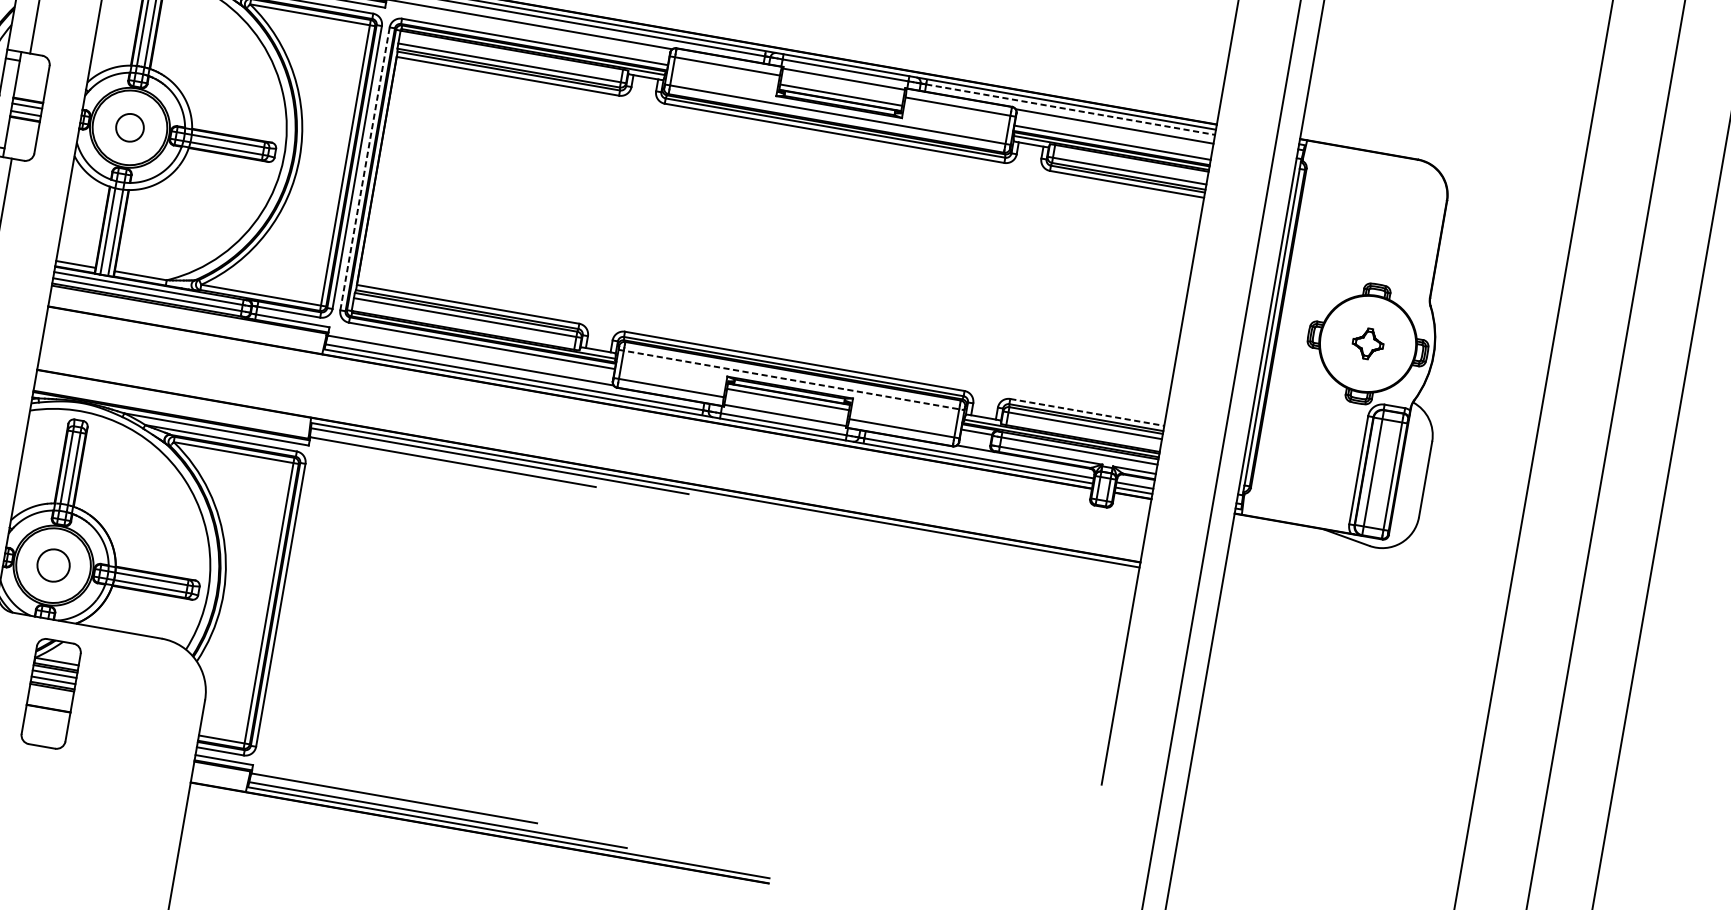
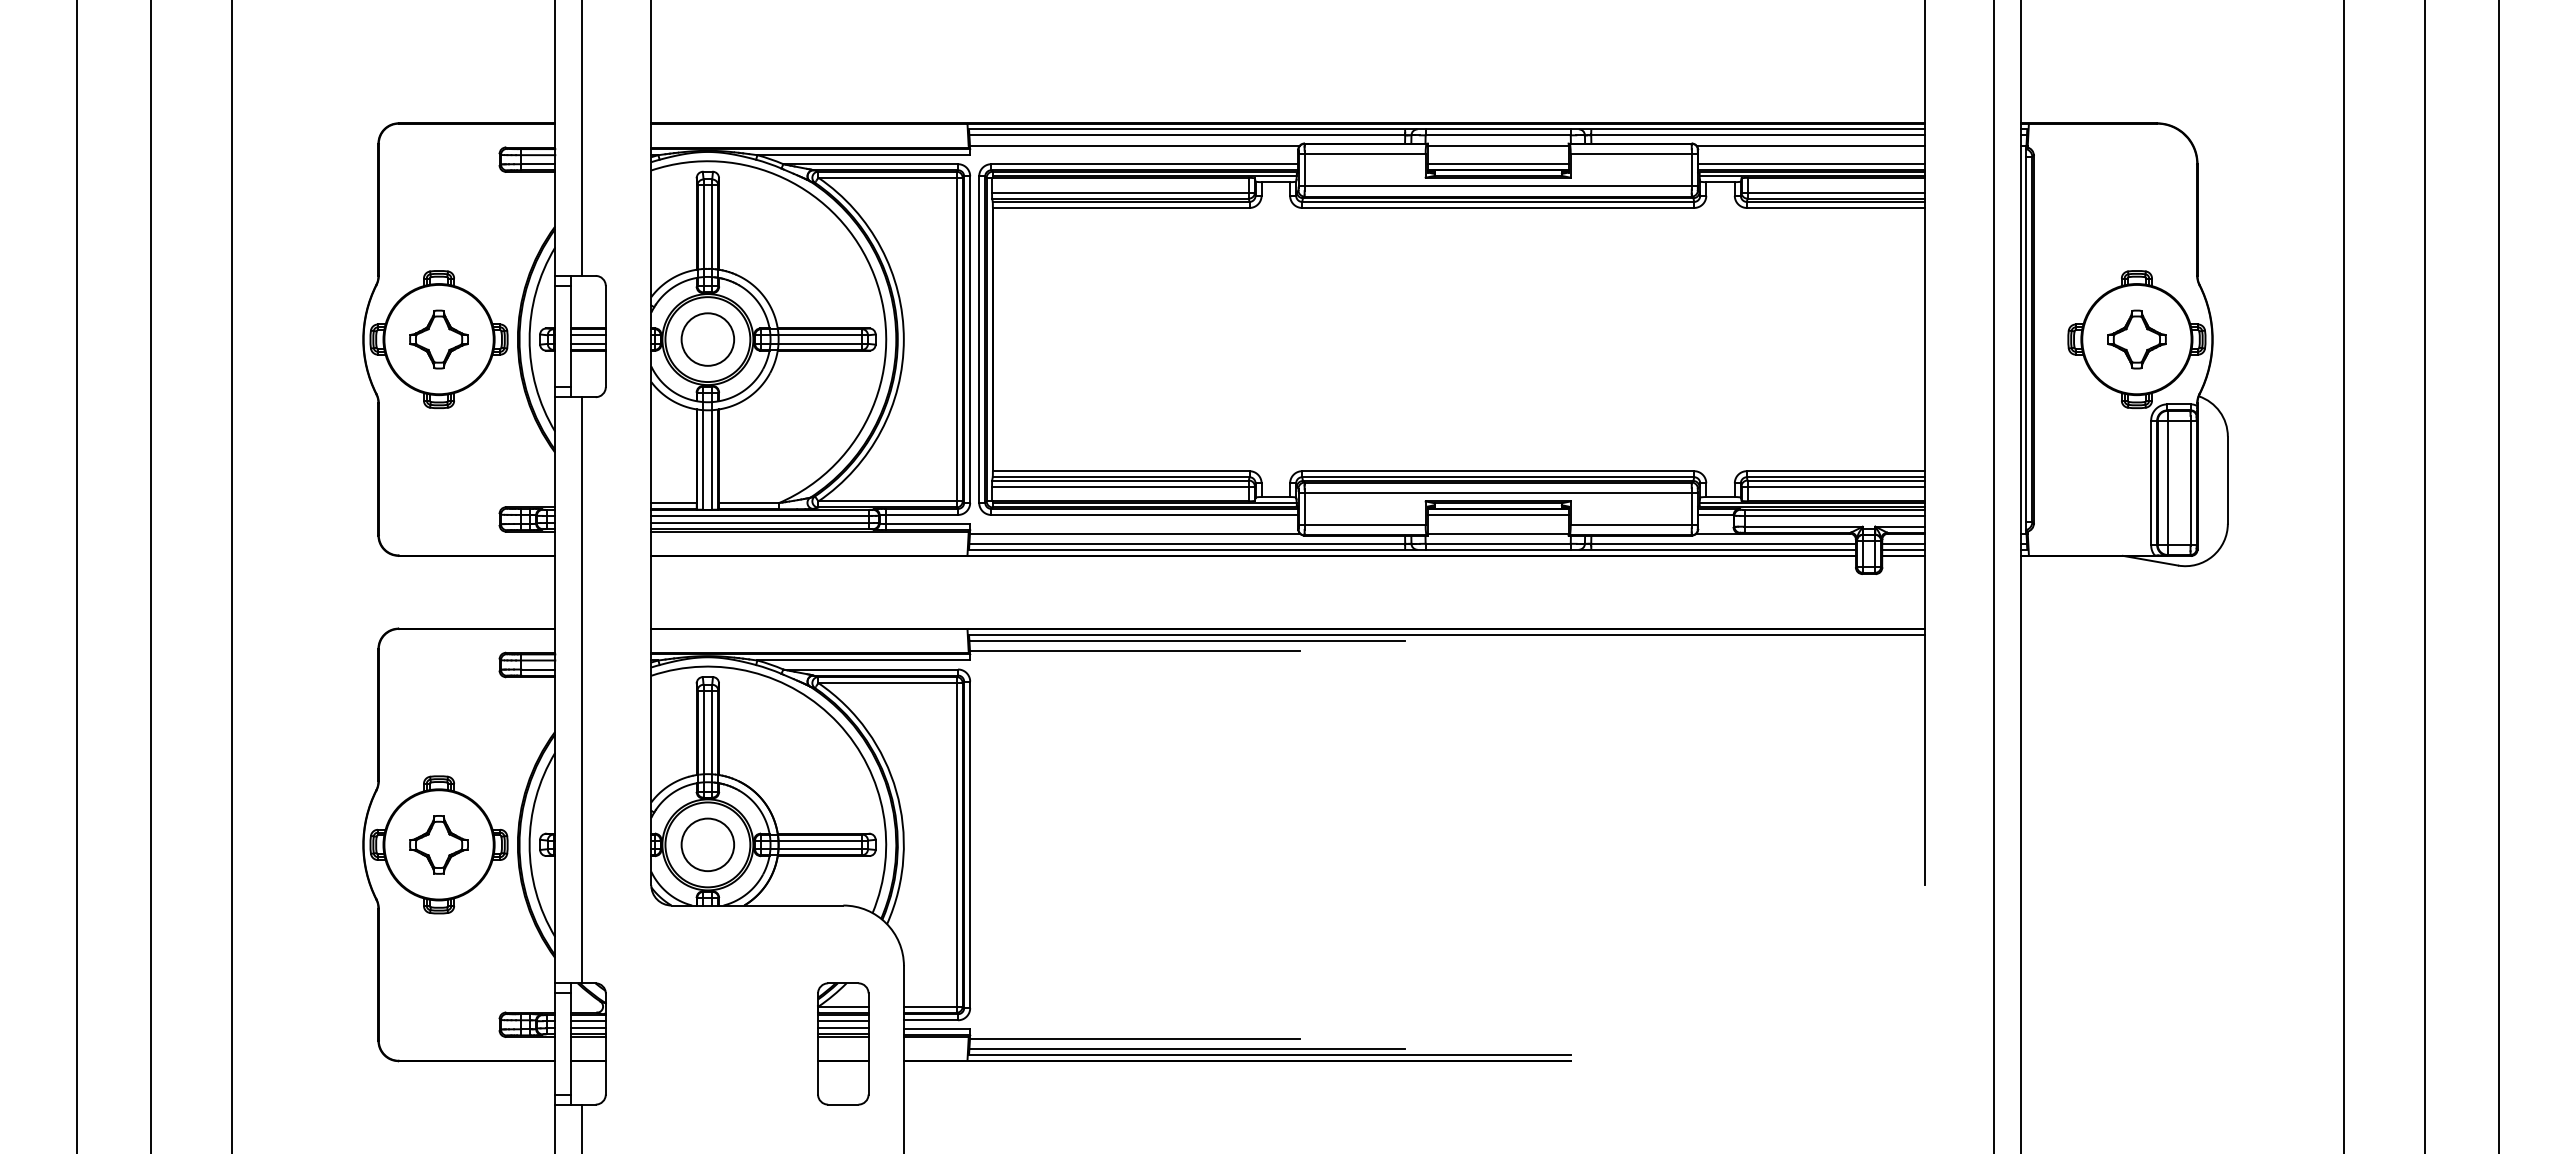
line: (1070, 109) -> (1757, 135), dashed -> solid
circle: (129, 127) -> (707, 339), size x1.67
line: (365, 168) -> (979, 339), dashed -> solid
part: (1367, 343) -> (2136, 339), size x1.67
line: (791, 379) -> (1498, 492), dashed -> solid
line: (1086, 412) -> (1835, 471), dashed -> solid
circle: (53, 565) -> (707, 844), size x1.43
part: (51, 693) -> (843, 1043), moved

